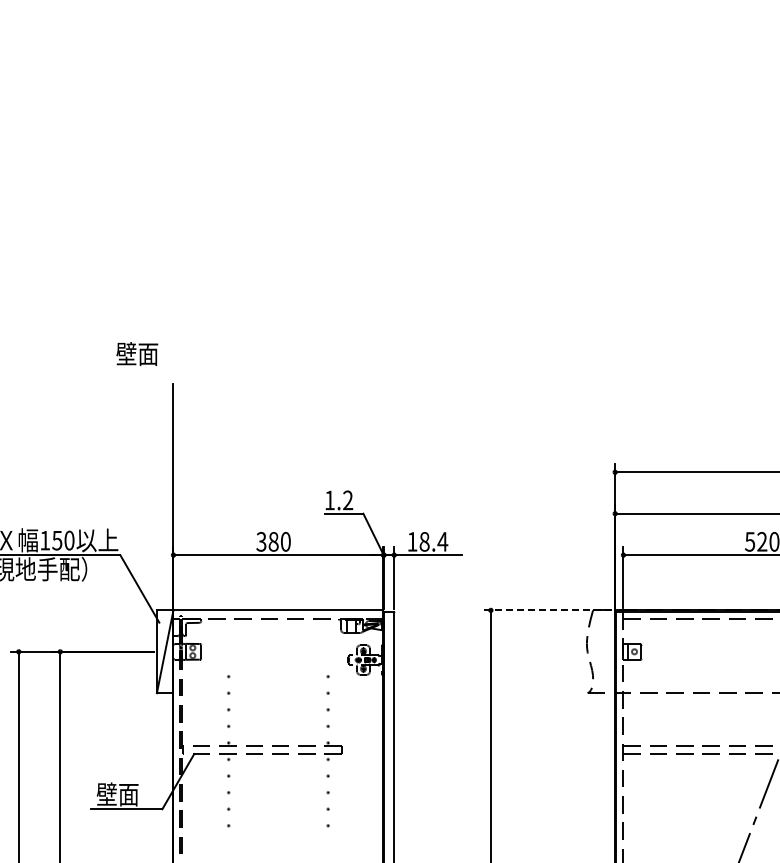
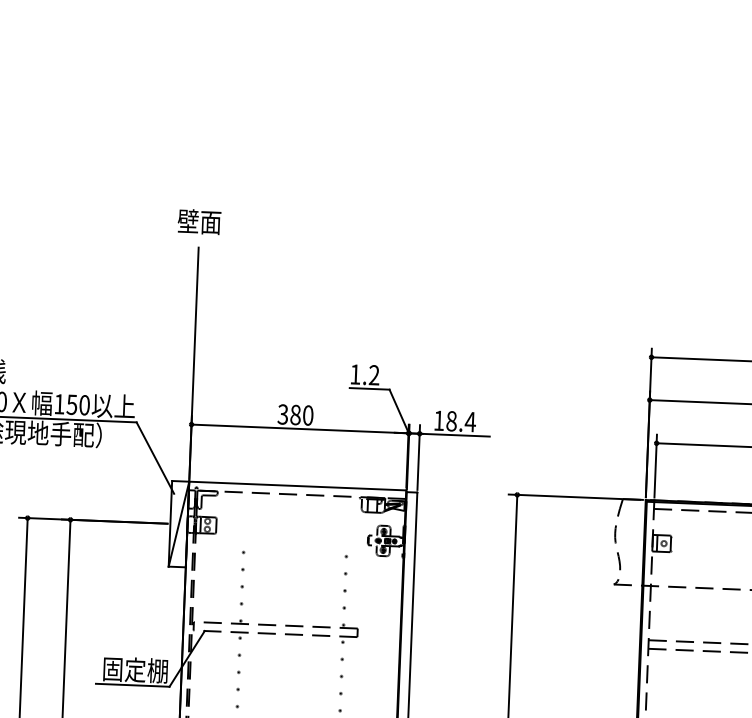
text: (137, 353) -> (199, 221), moved
line: (547, 610) -> (575, 497), dashed -> solid
text: (128, 794) -> (135, 670), 壁面 -> 固定棚

